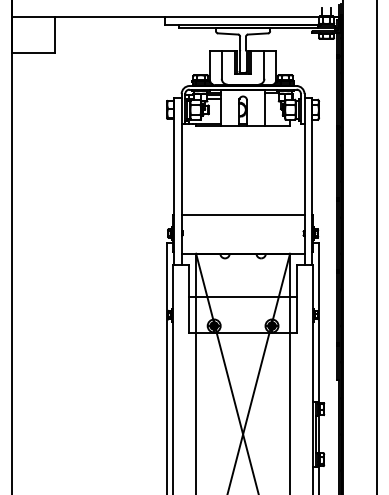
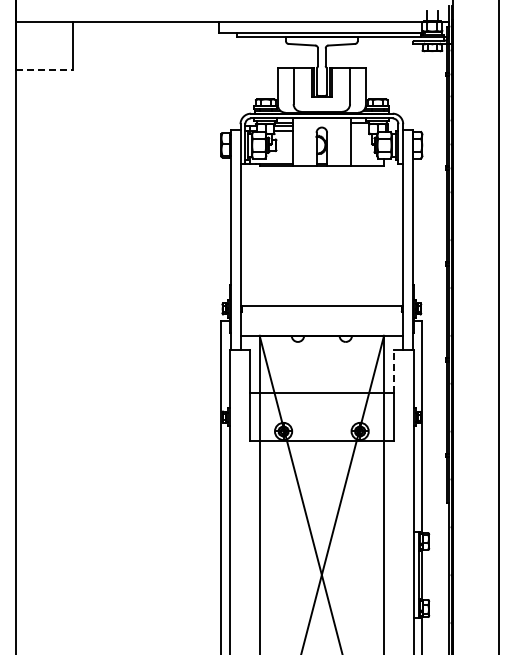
line: (33, 53) -> (44, 70), solid -> dashed
line: (242, 215) -> (321, 306), moved
line: (297, 280) -> (393, 371), solid -> dashed

